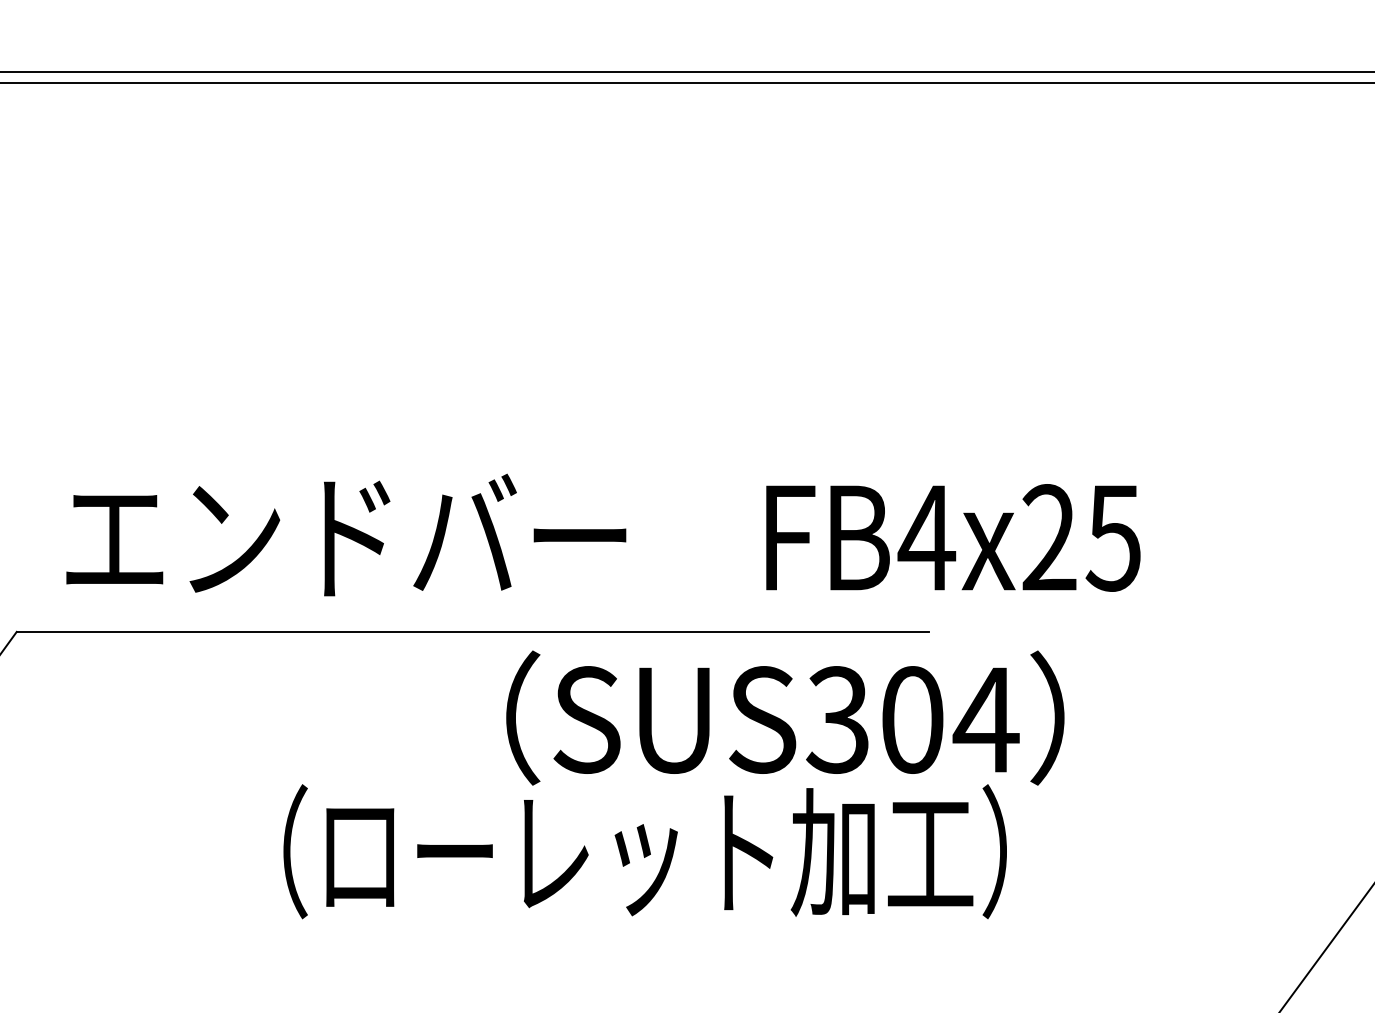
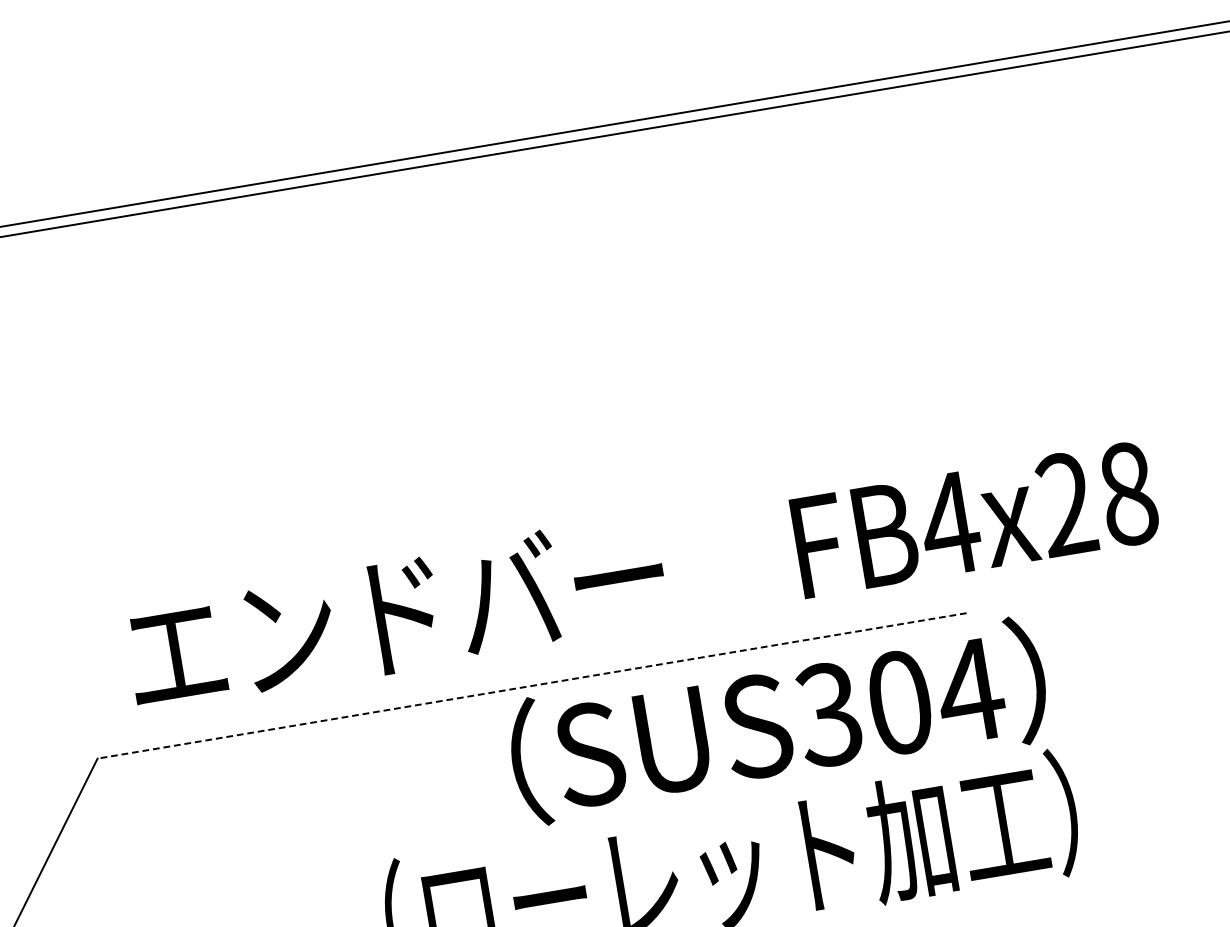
text: (1113, 537) -> (1127, 493), FB4x25 -> FB4x28
line: (472, 631) -> (531, 685), solid -> dashed
text: (785, 717) -> (778, 720), moved

